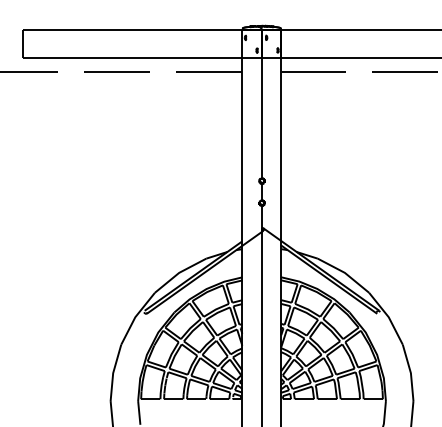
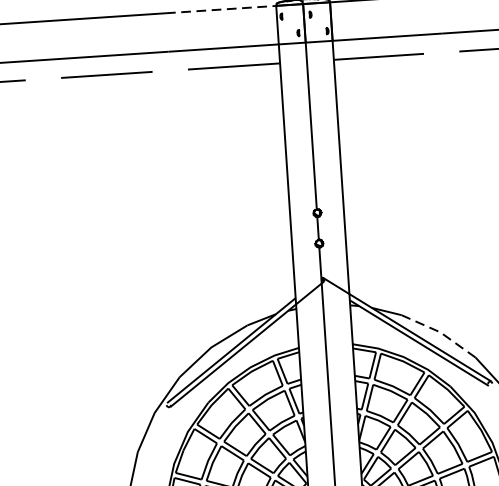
line: (202, 29) -> (221, 8), solid -> dashed
line: (344, 272) -> (439, 331), solid -> dashed

